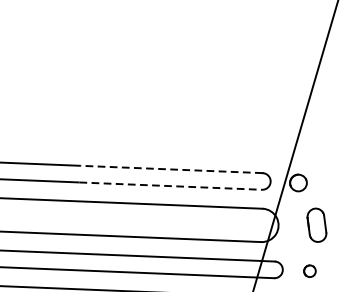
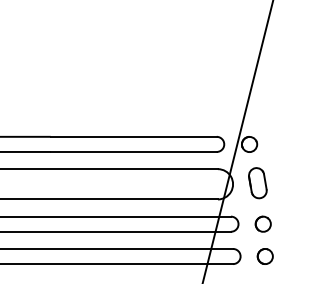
line: (171, 169) -> (133, 136), dashed -> solid
line: (170, 185) -> (133, 151), dashed -> solid
part: (316, 225) -> (257, 183), moved
part: (309, 270) -> (262, 223), size x1.43

